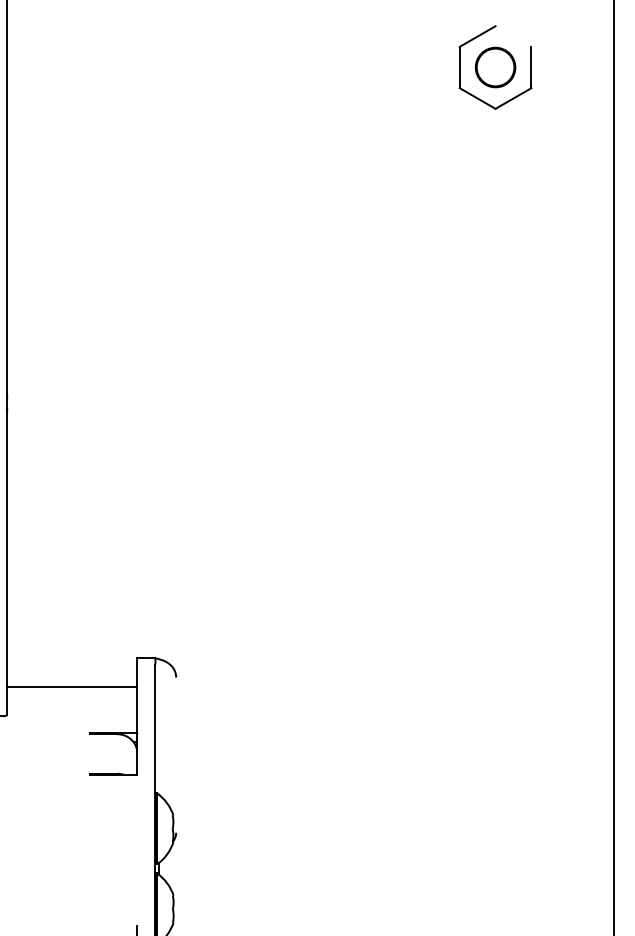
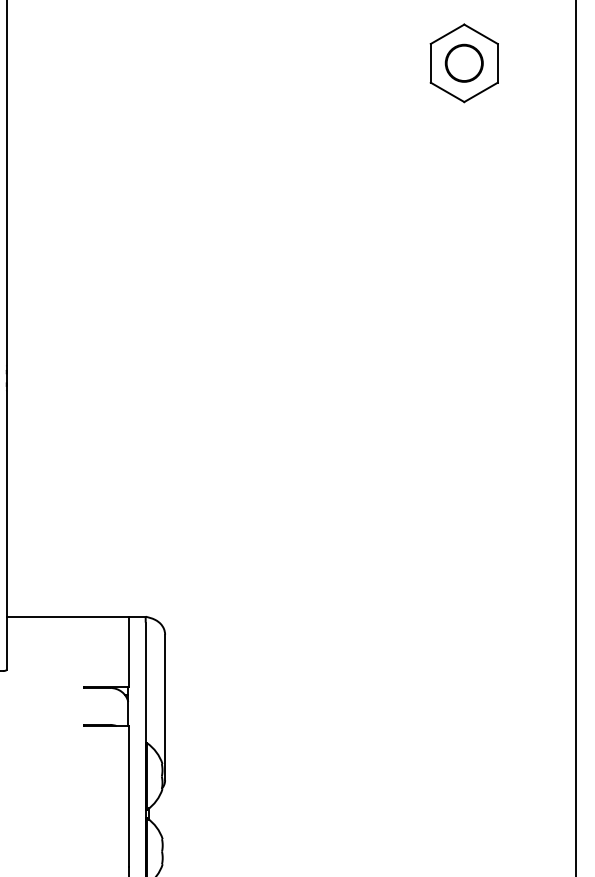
line: (513, 36) -> (481, 34), added
line: (72, 687) -> (67, 616), moved
line: (176, 754) -> (165, 706), added
line: (137, 850) -> (128, 796), added

